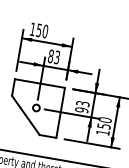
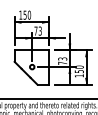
text: (50, 55) -> (35, 30), 83 -> 73
text: (81, 108) -> (62, 62), 93 -> 73

